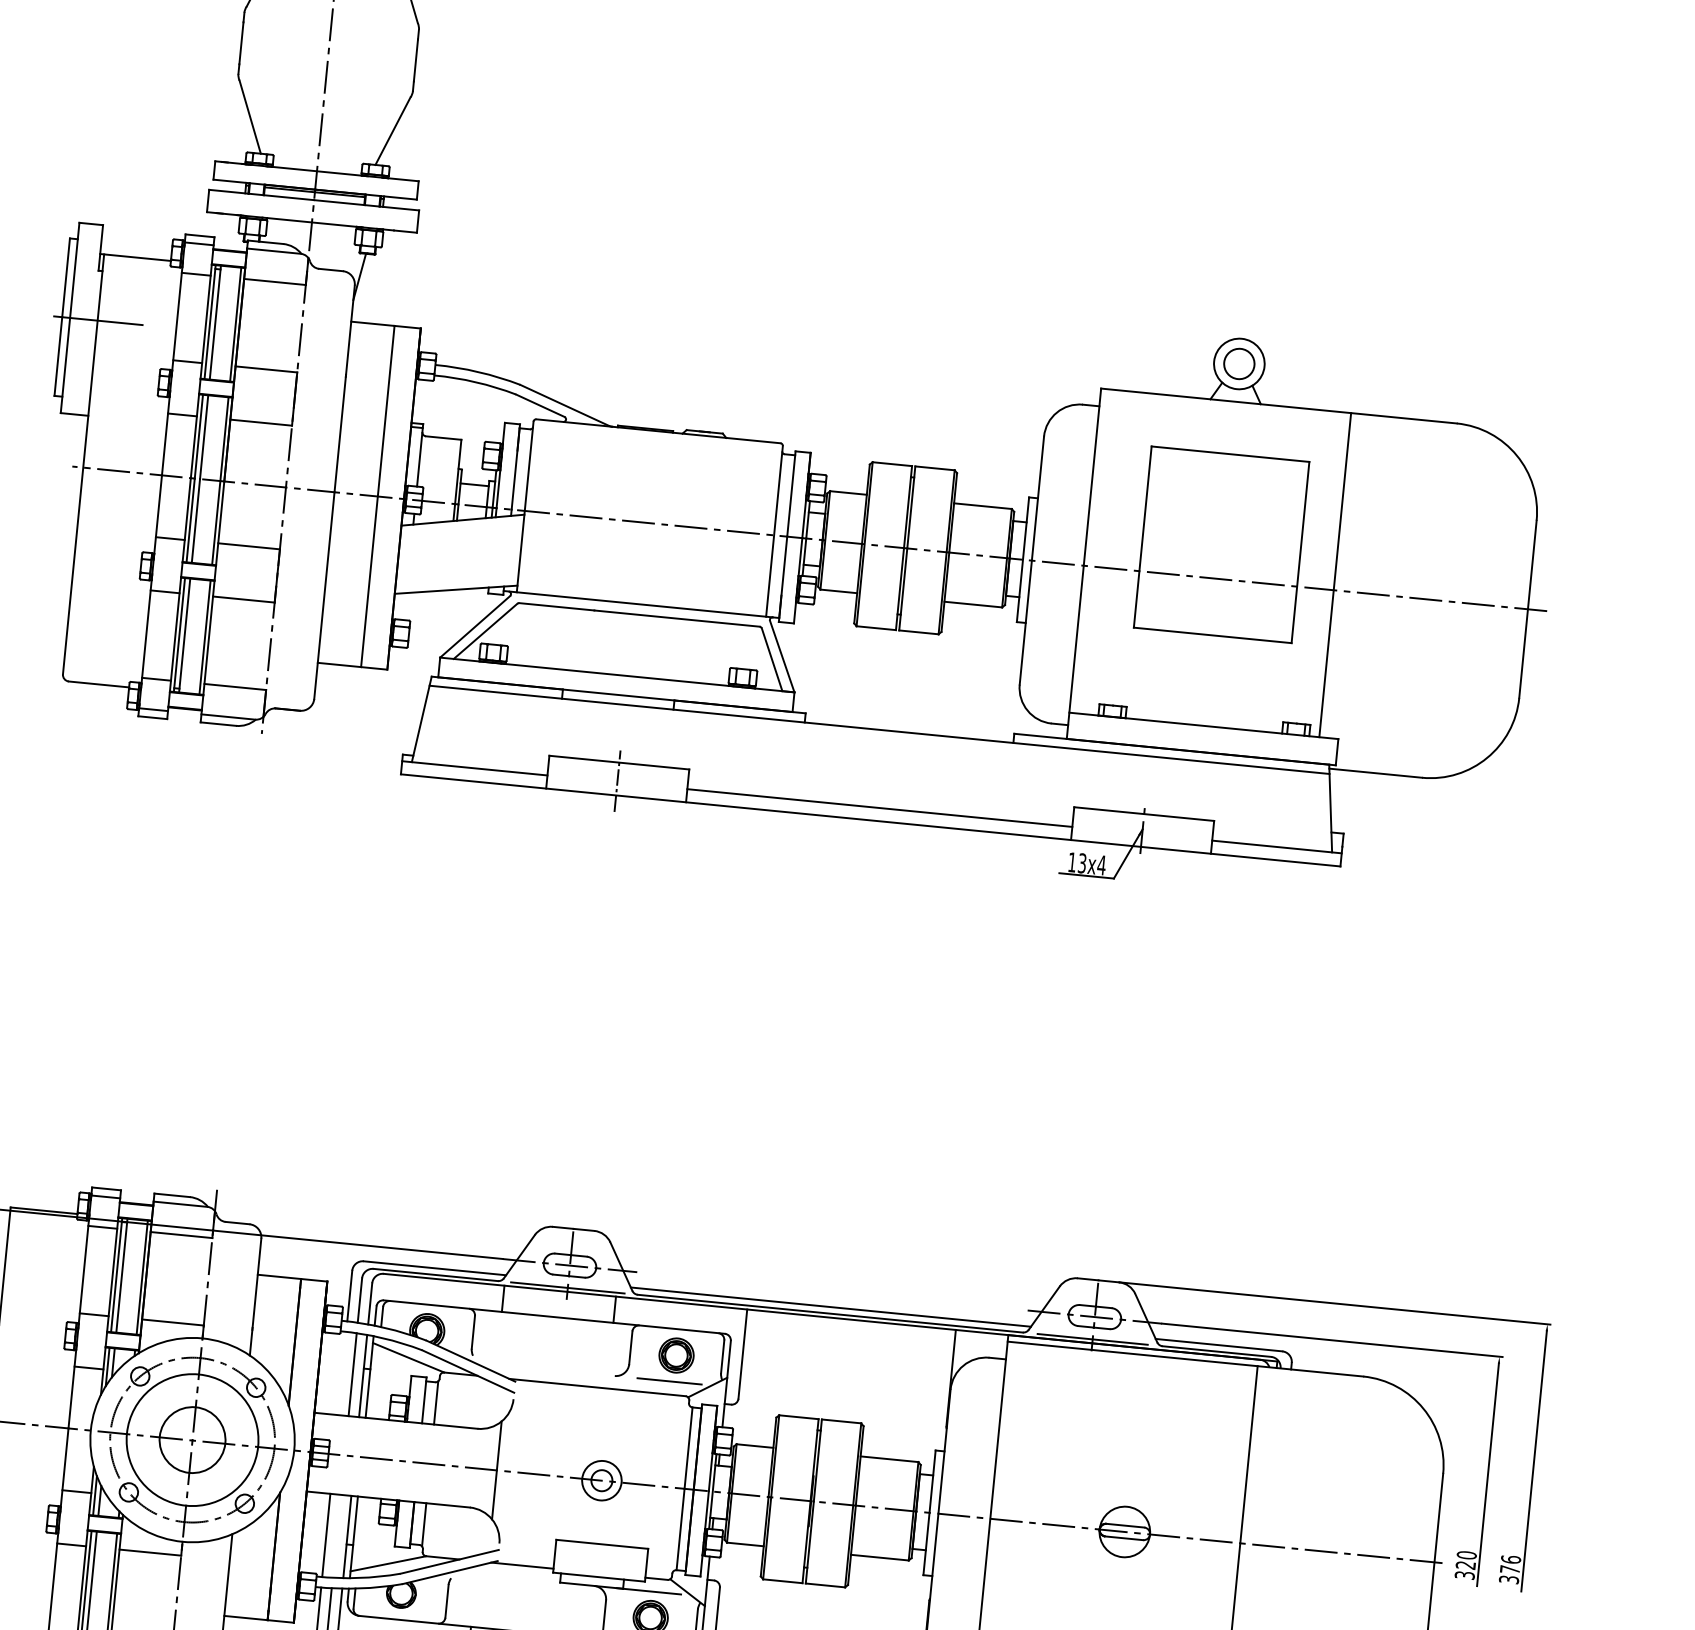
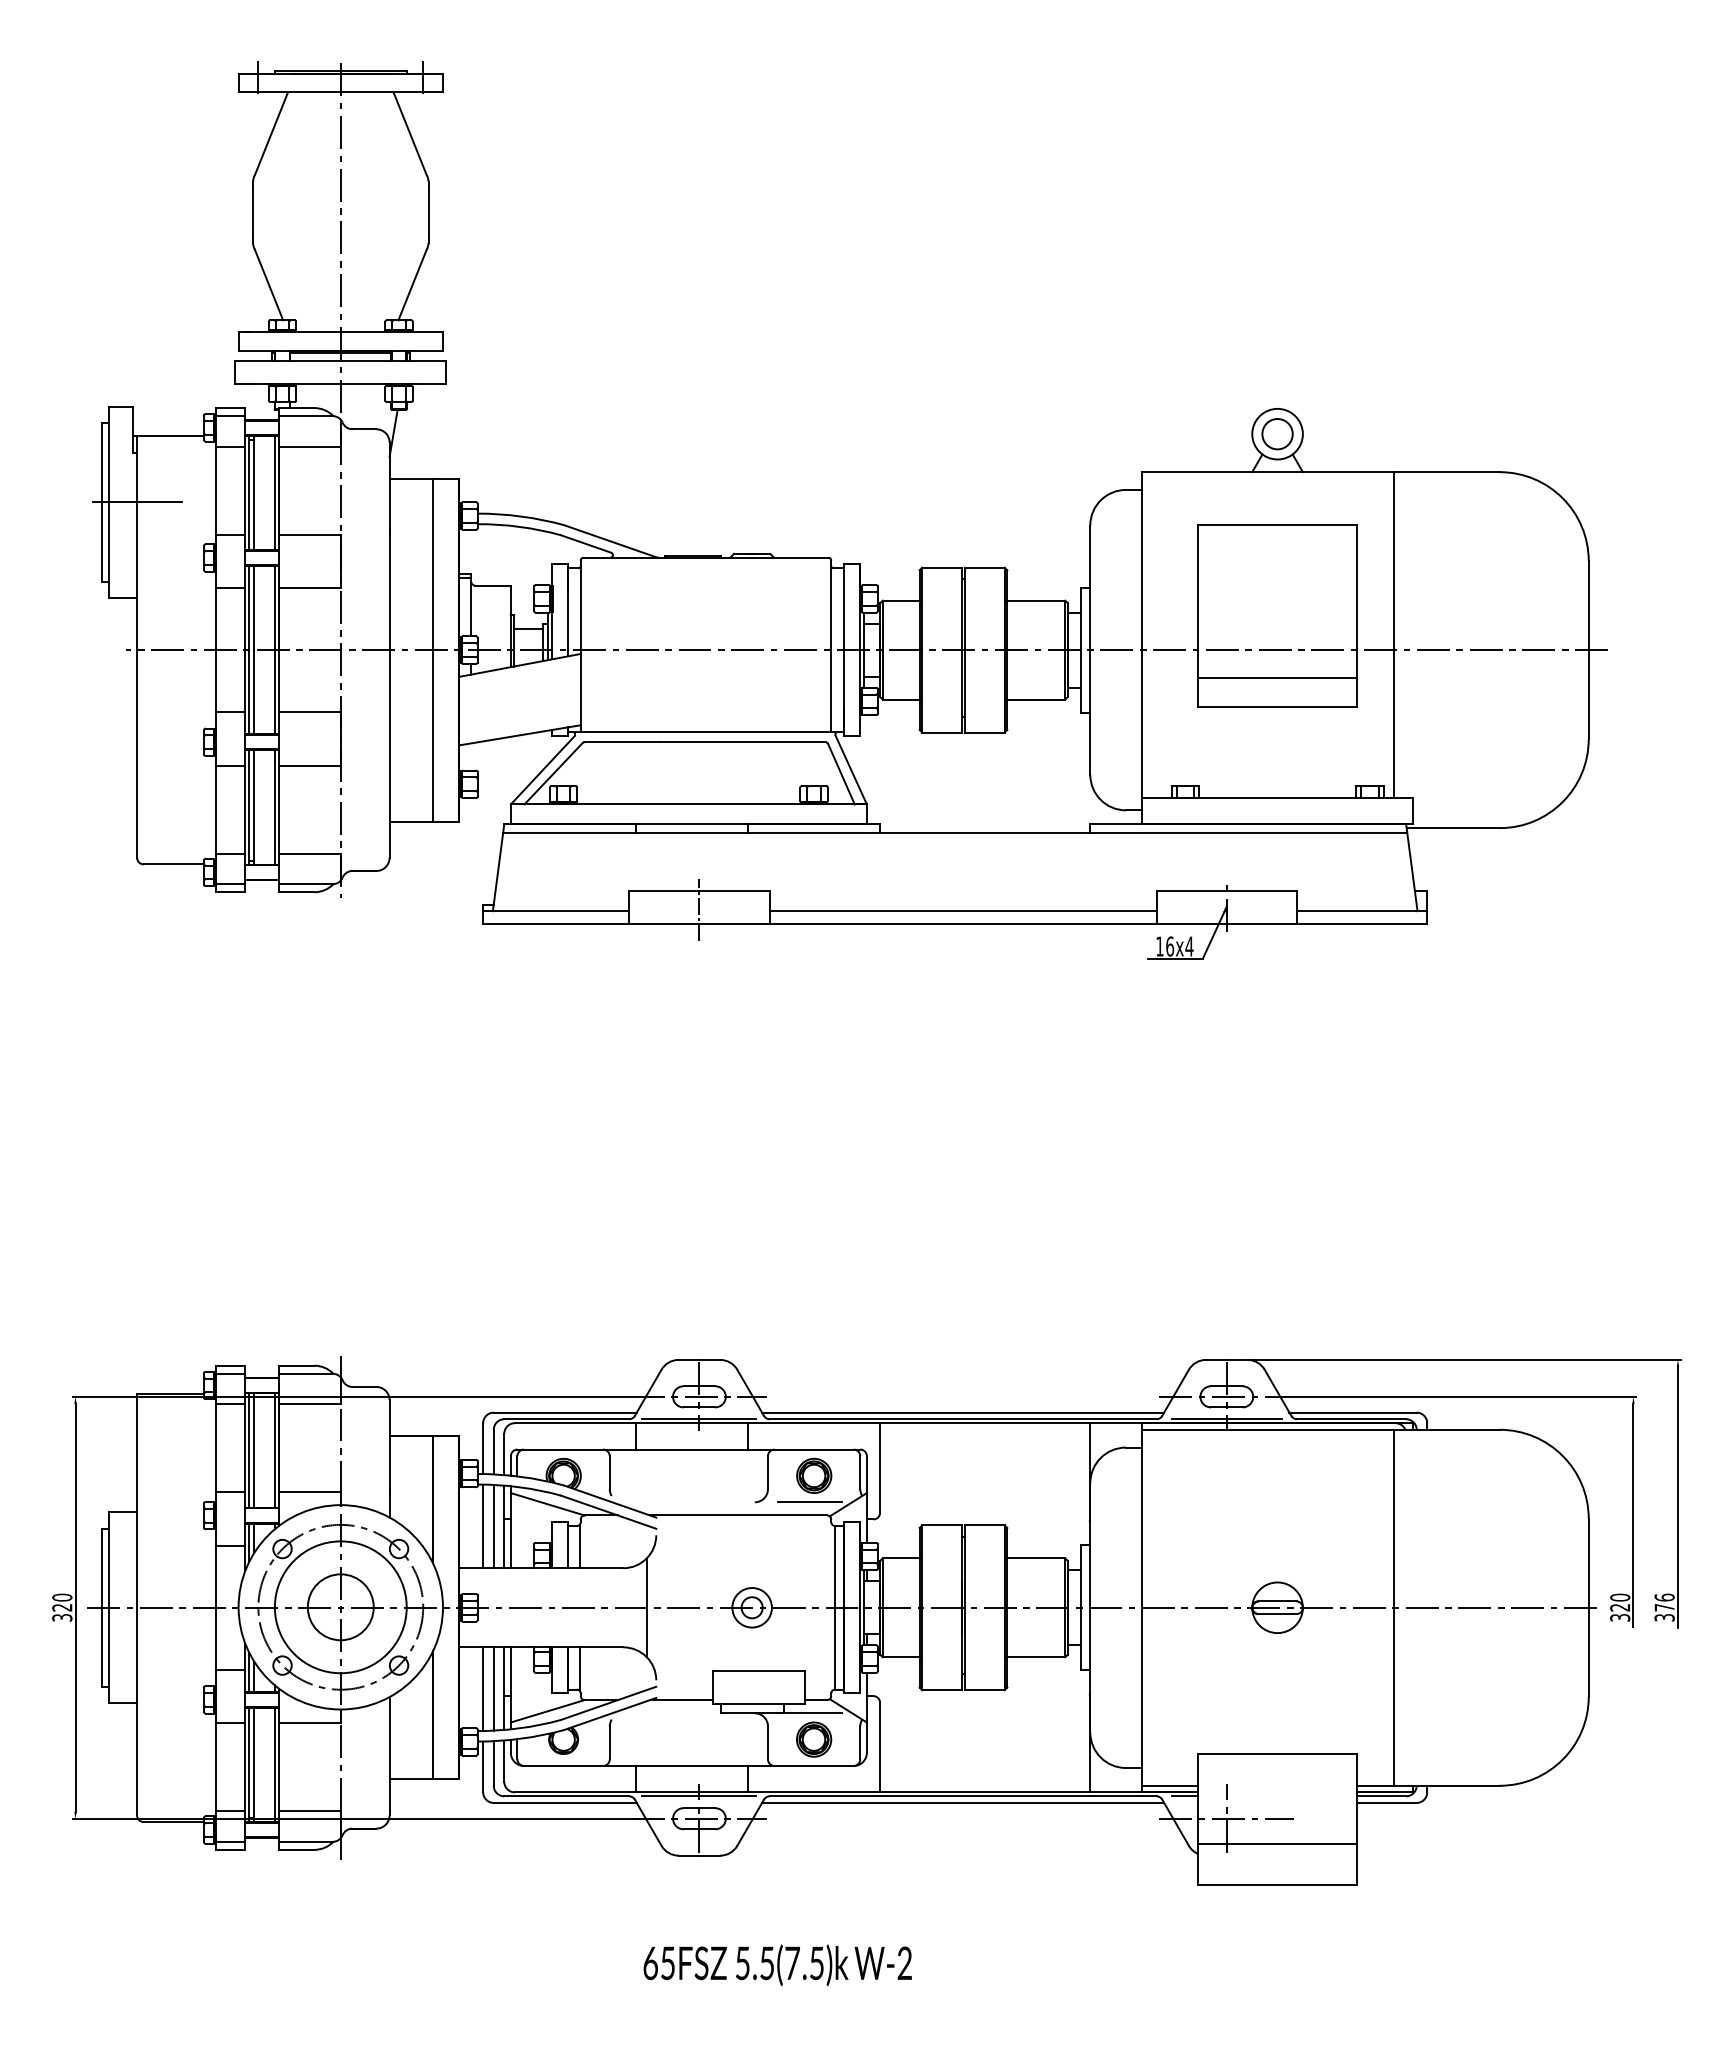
line: (1215, 606) -> (1277, 677), added
text: (1082, 863) -> (1170, 946), 13x4 -> 16x4
line: (342, 1373) -> (483, 1526), added
line: (336, 1535) -> (493, 1688), added

